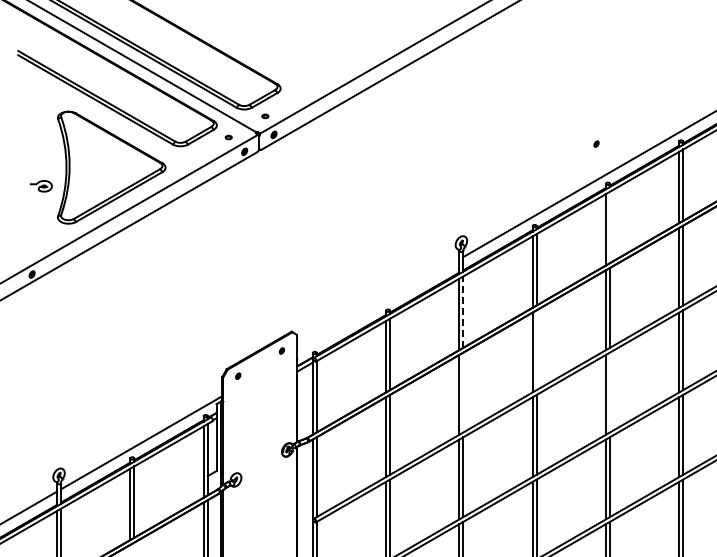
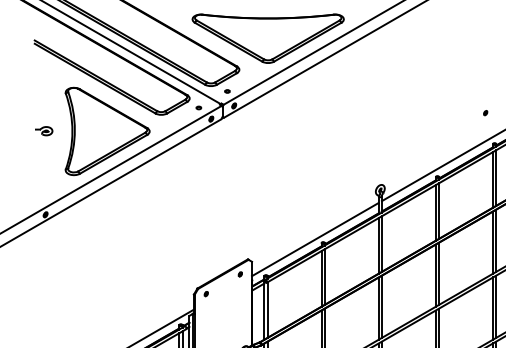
part: (317, 48) -> (268, 38), added
part: (40, 186) -> (43, 131), moved
line: (610, 227) -> (496, 178), added
line: (377, 306) -> (314, 239), added
line: (463, 312) -> (381, 244), dashed -> solid
line: (536, 350) -> (438, 274), added
line: (463, 392) -> (381, 306), added
line: (610, 392) -> (496, 306), added

